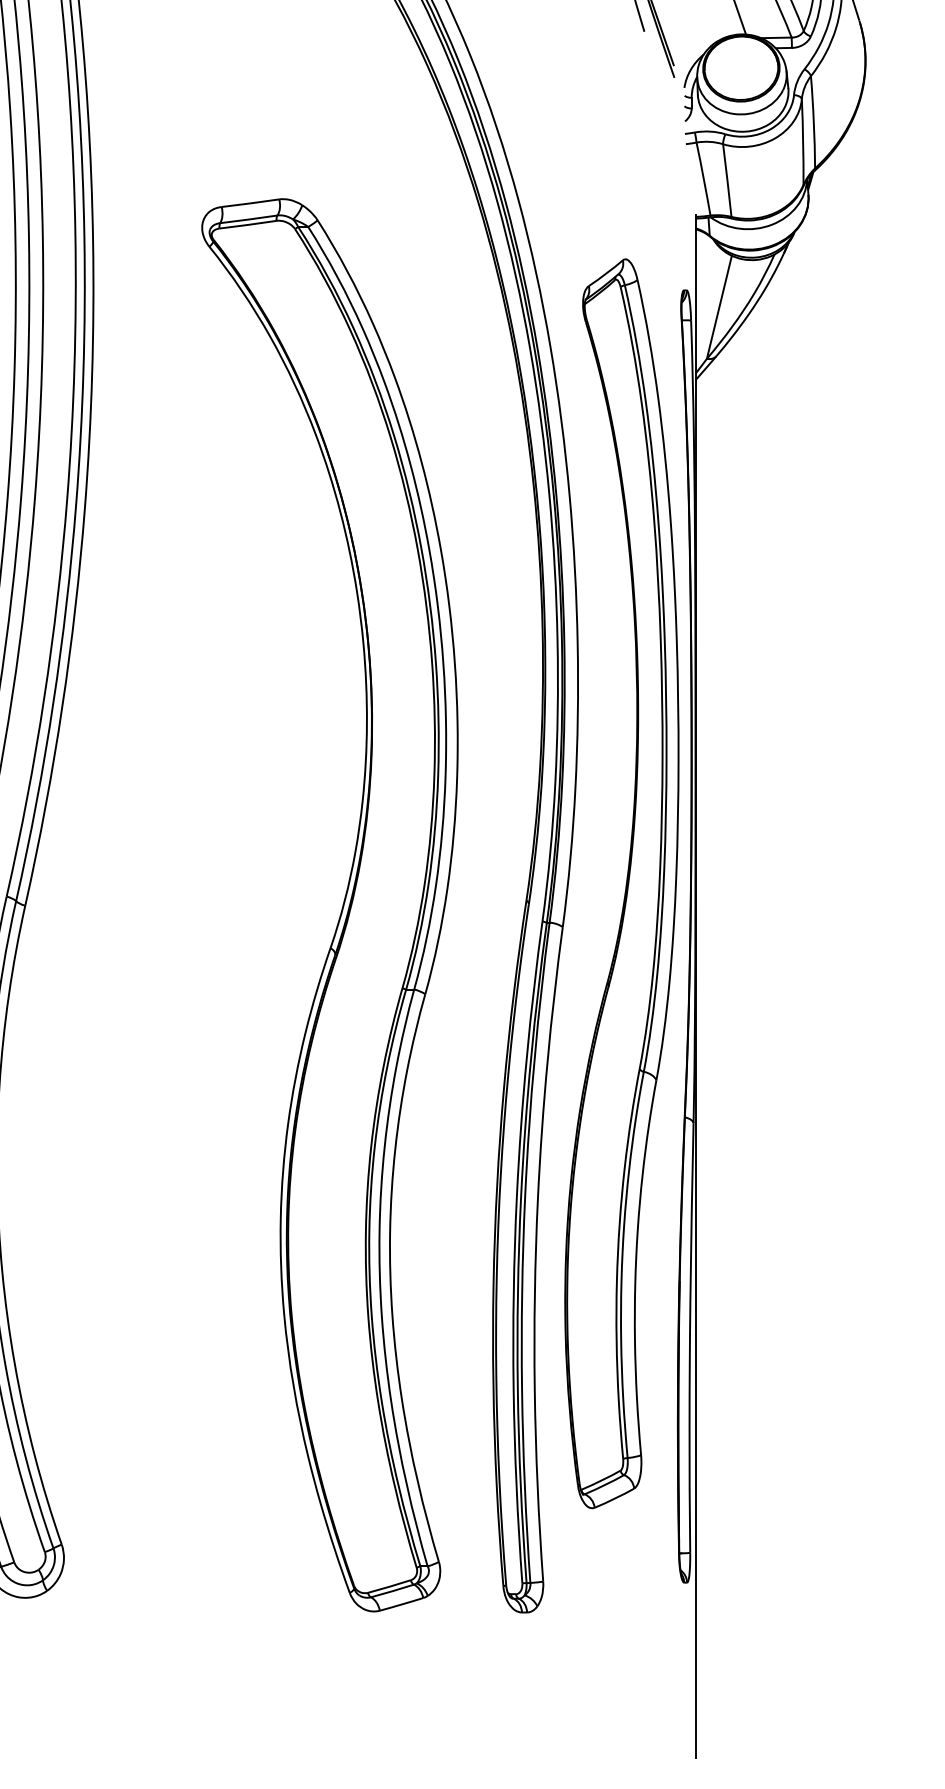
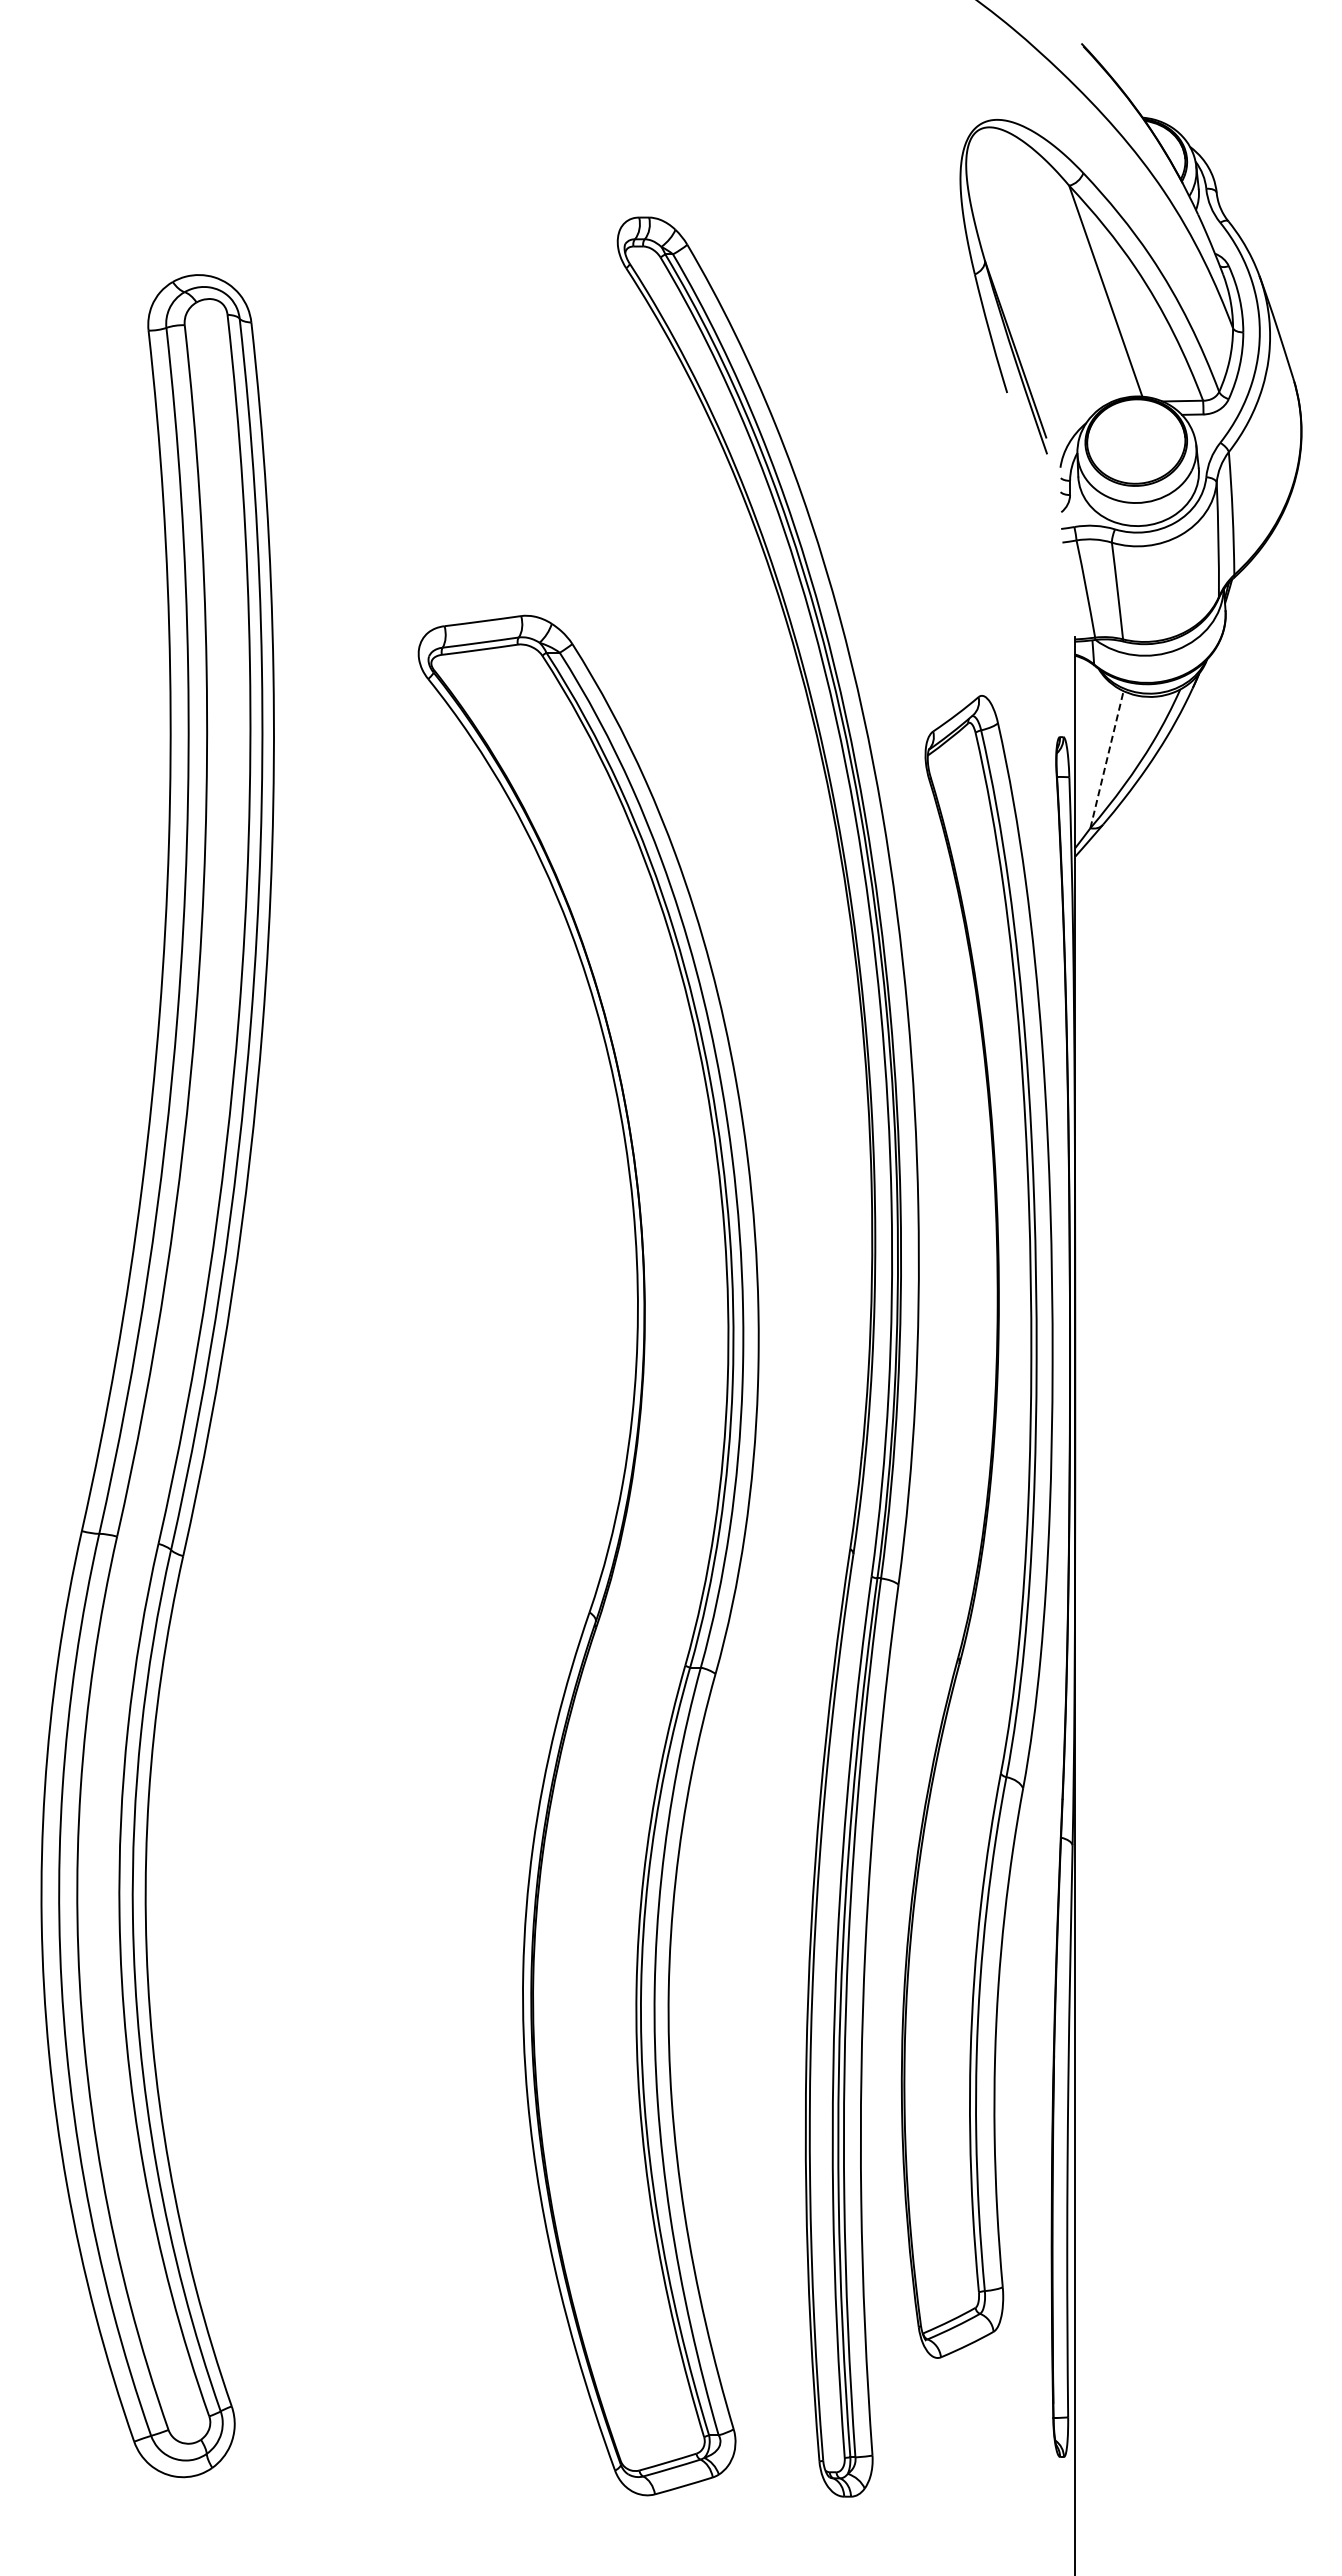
line: (719, 307) -> (1106, 759), solid -> dashed

